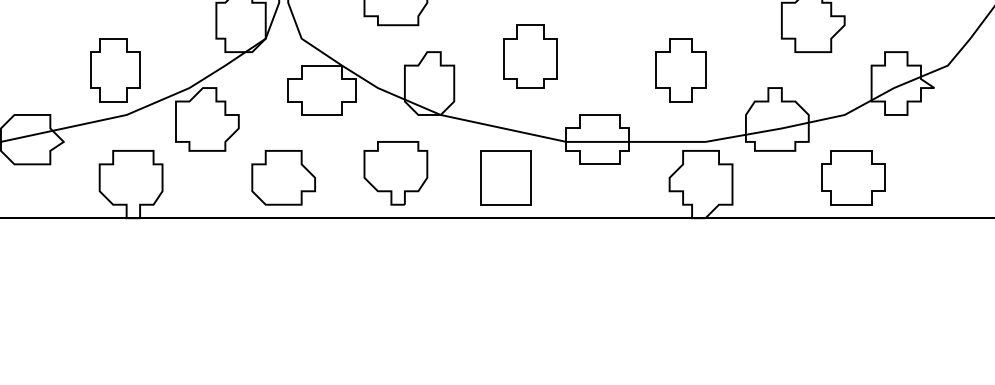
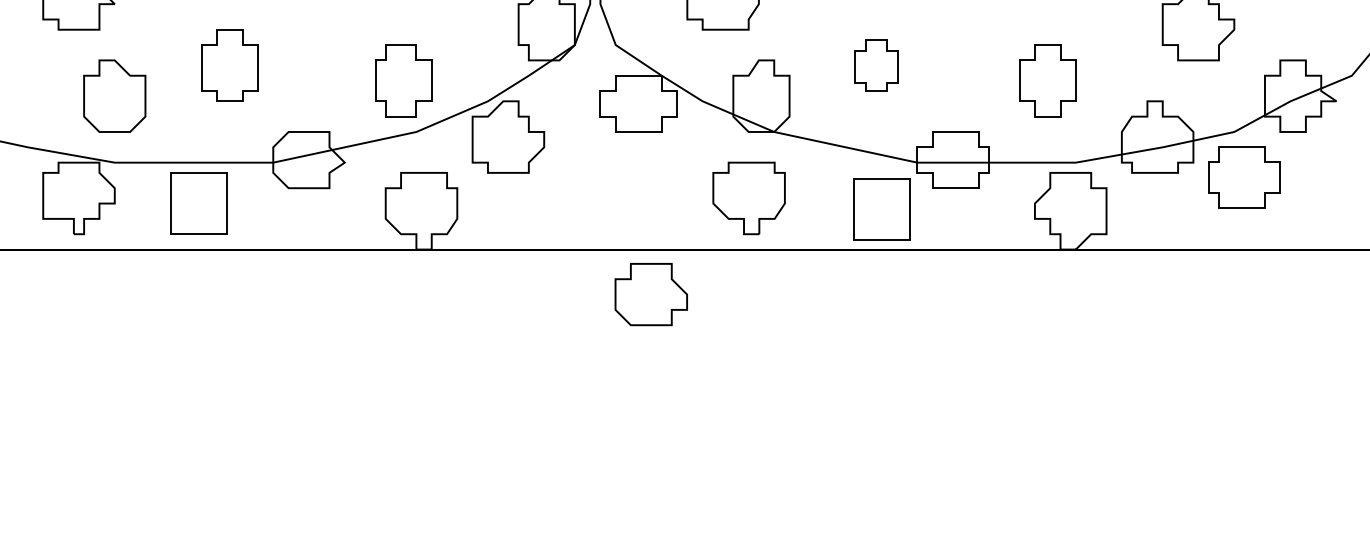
part: (530, 56) -> (876, 65), size x0.7
part: (395, 173) -> (748, 198), moved
part: (282, 177) -> (650, 294), moved
part: (505, 177) -> (881, 209), moved
part: (853, 177) -> (1244, 177), moved

